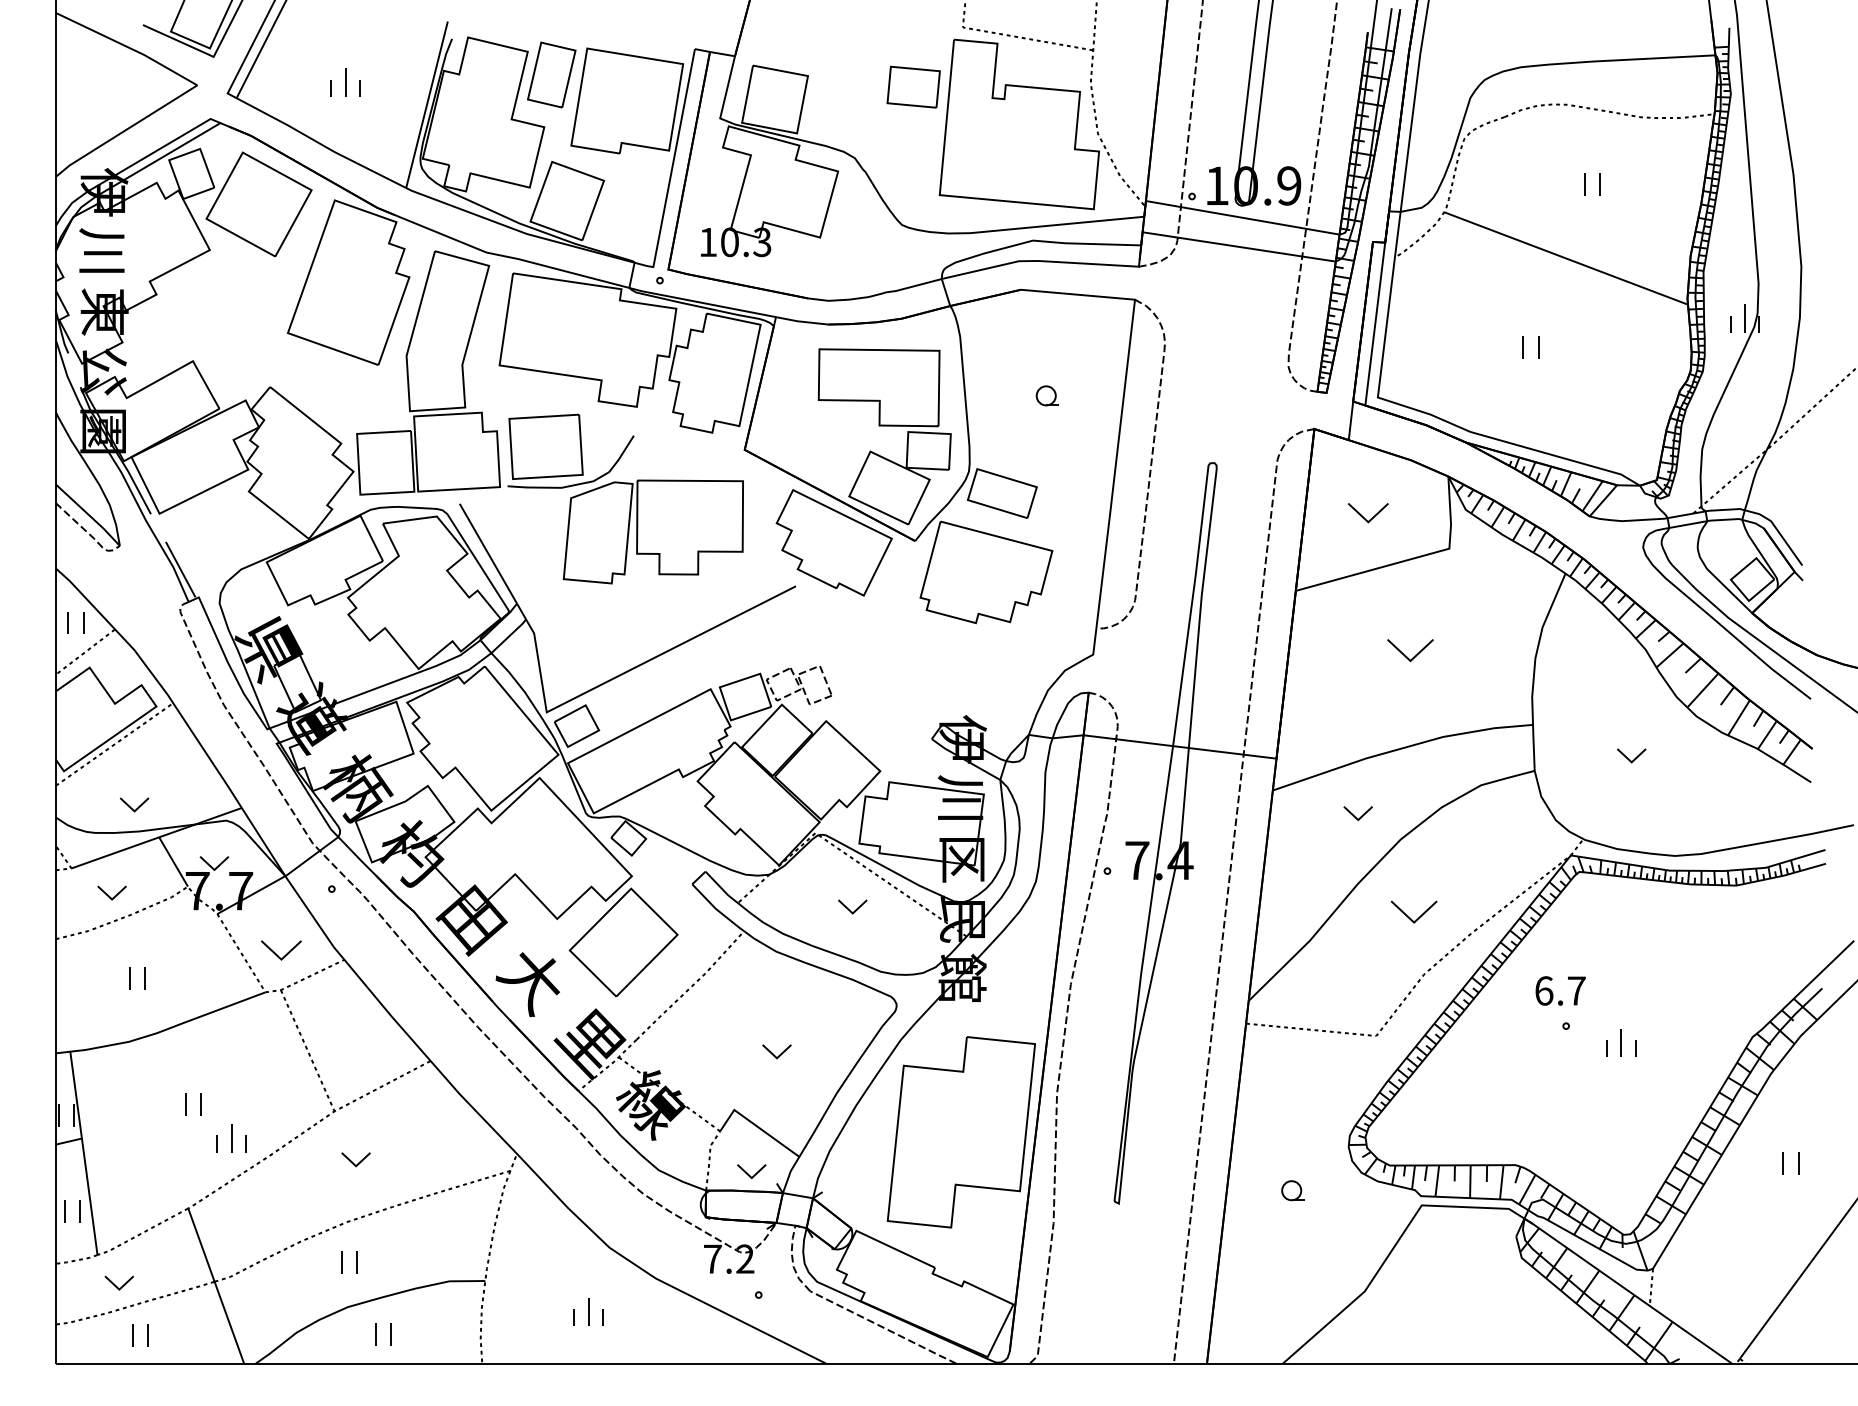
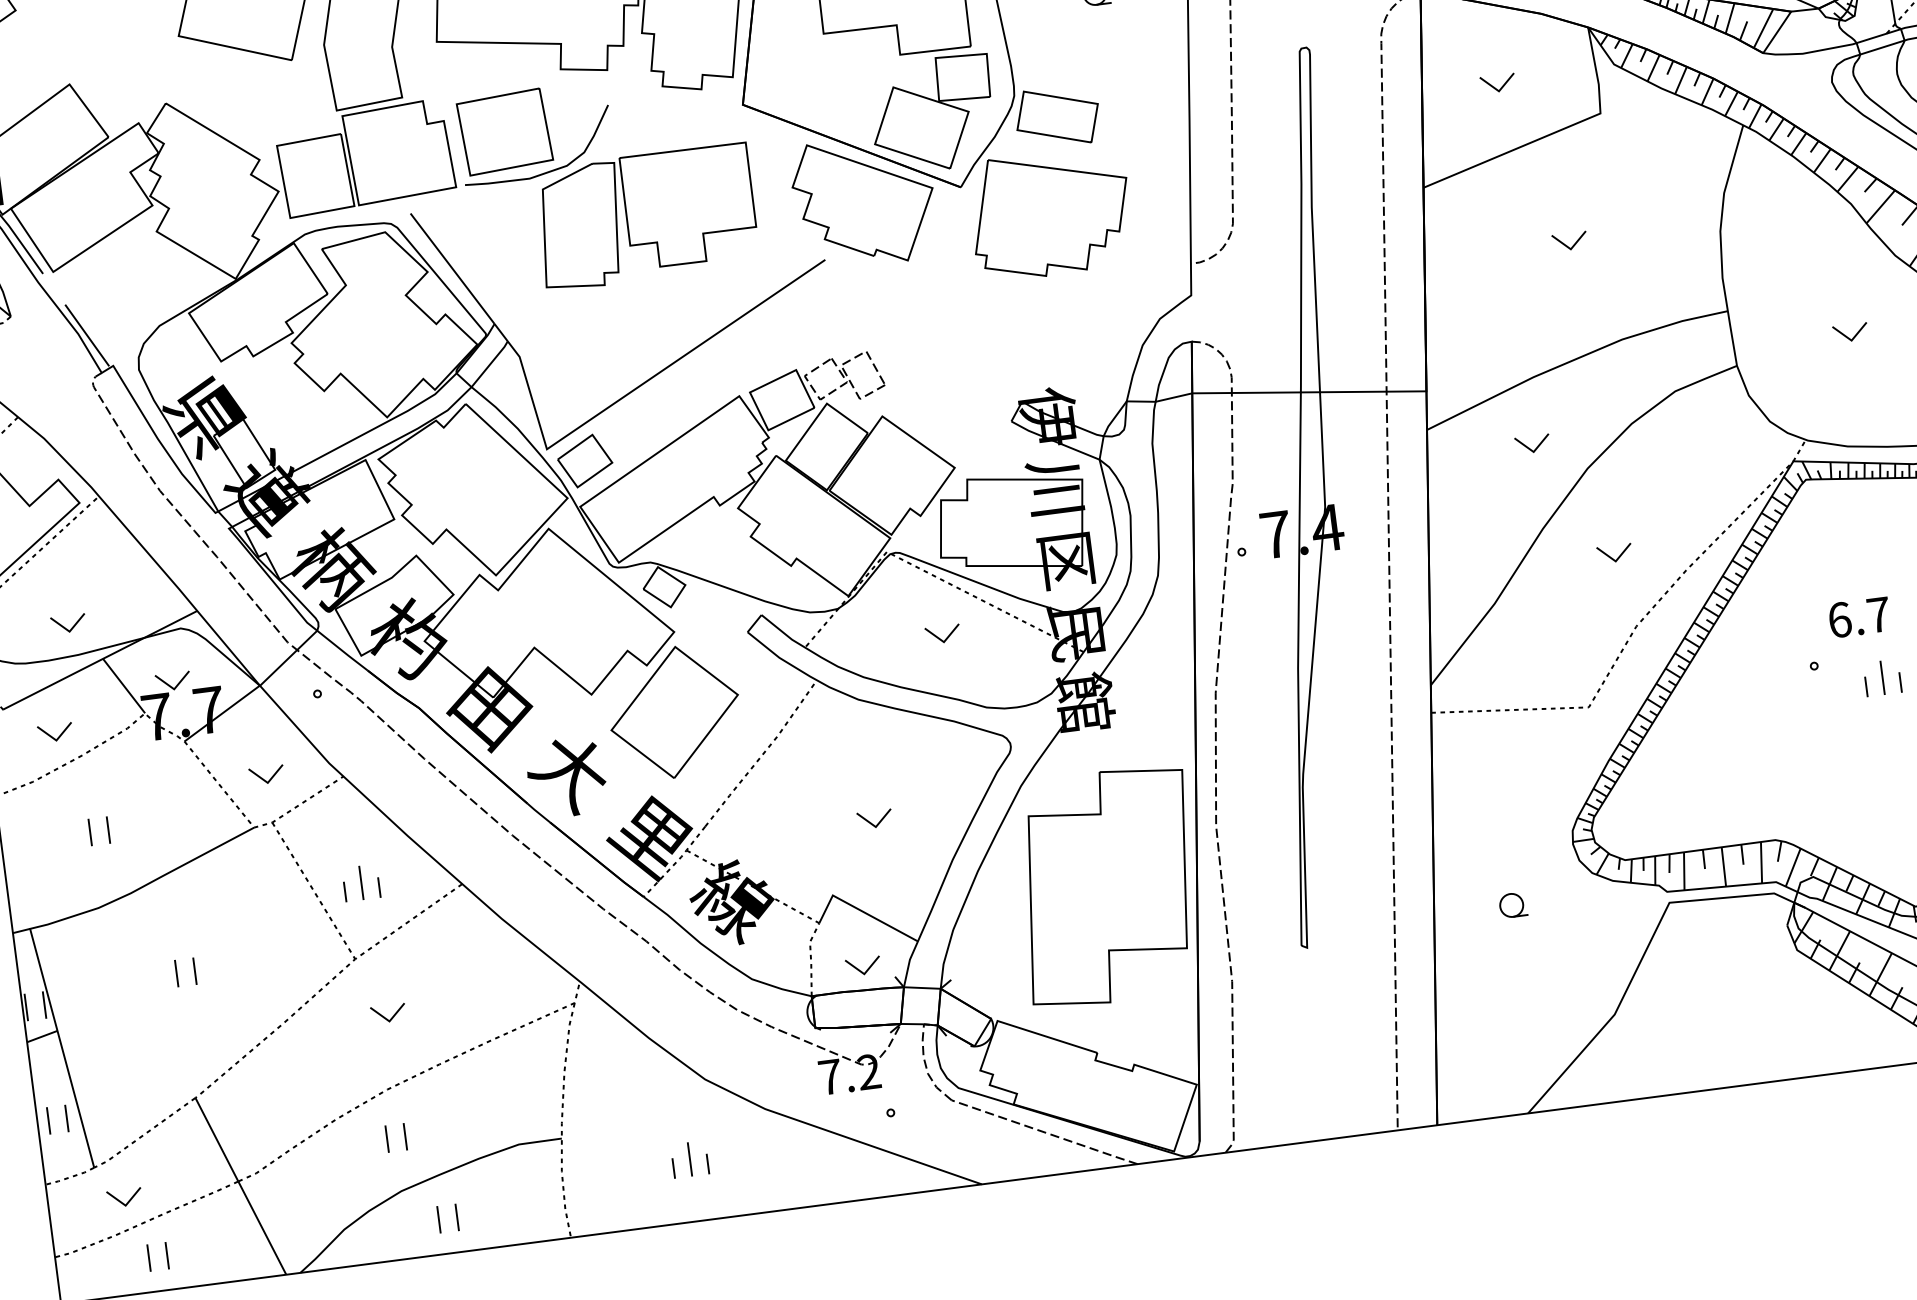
part: (1367, 512) -> (1497, 82), size x0.71
part: (1410, 650) -> (1569, 241), size x0.62
part: (1413, 912) -> (1614, 553), size x0.62
part: (281, 950) -> (266, 775), size x0.71
text: (1560, 990) -> (1859, 616), moved
part: (231, 1138) -> (361, 883), moved

